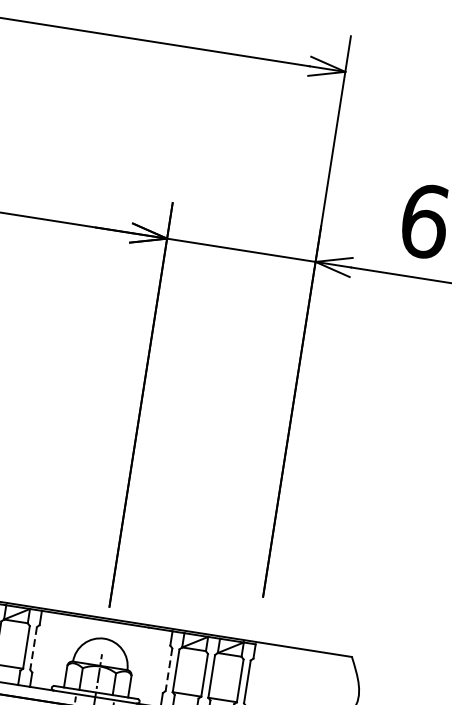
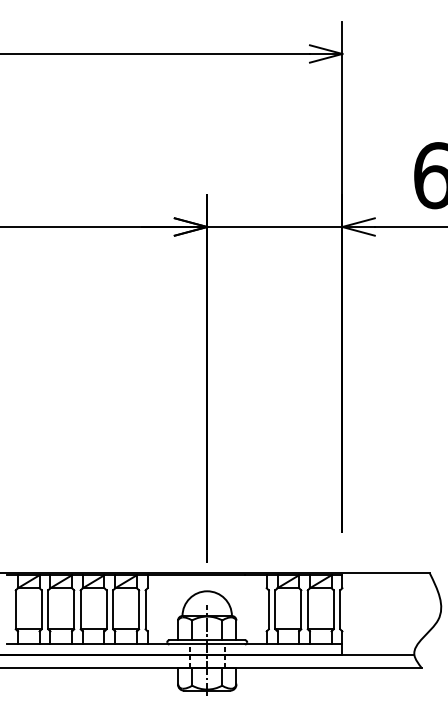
line: (33, 649) -> (145, 610), dashed -> solid
line: (168, 670) -> (268, 610), dashed -> solid

